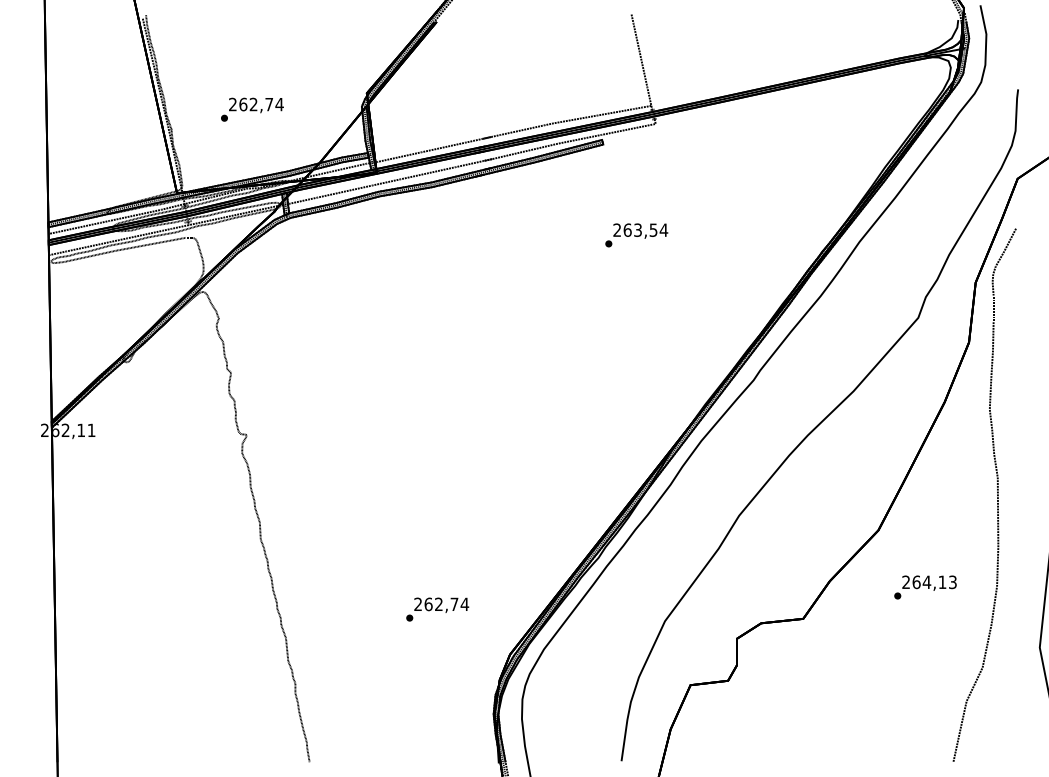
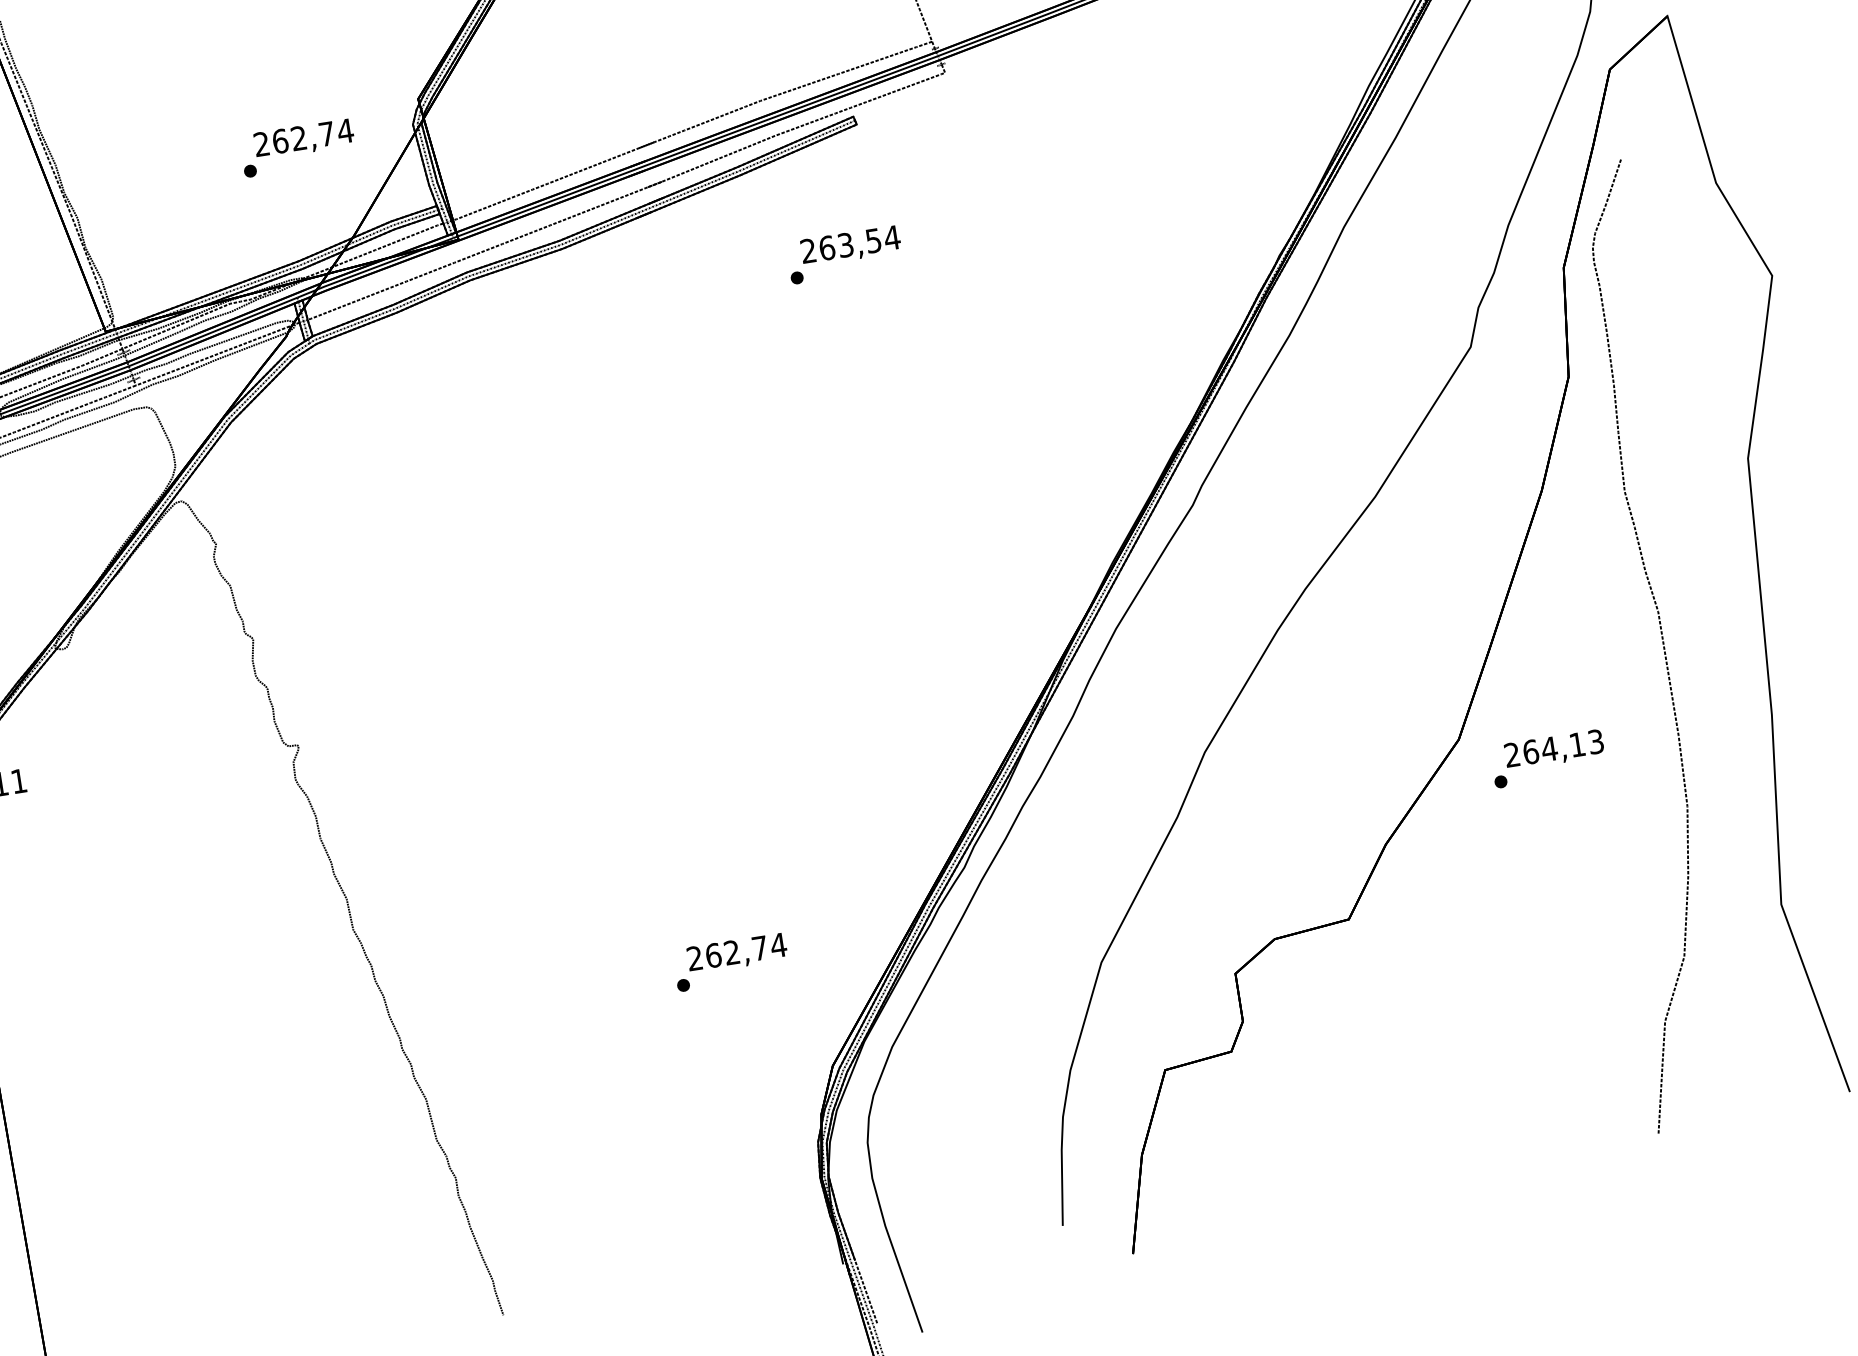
text: (252, 109) -> (298, 147), moved
text: (636, 235) -> (844, 255), moved
text: (925, 587) -> (1548, 758), moved
text: (437, 609) -> (730, 962), moved

